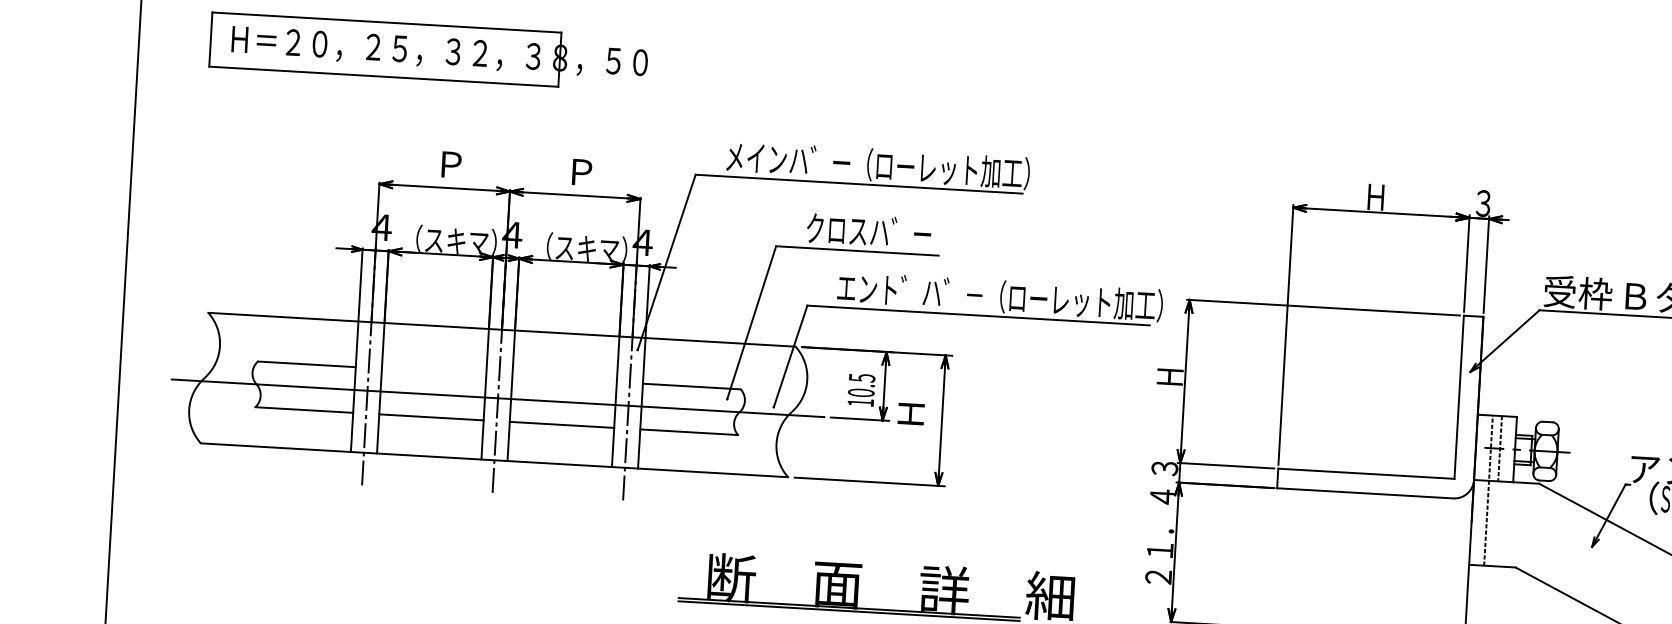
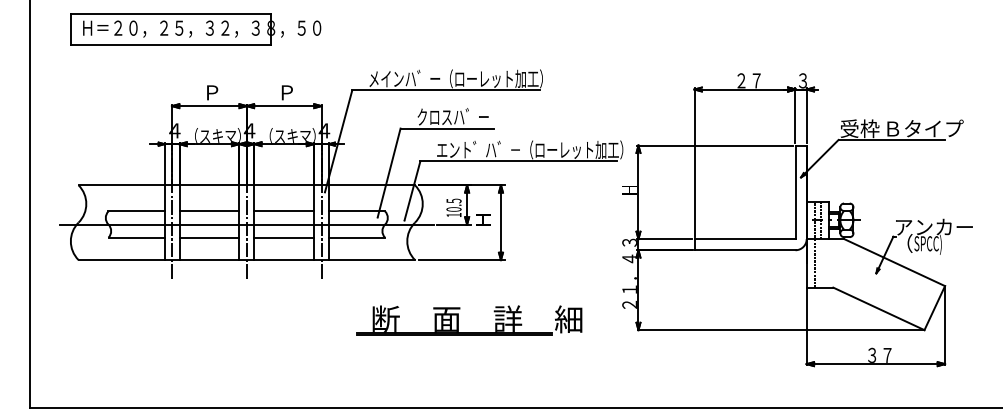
text: (1388, 197) -> (748, 80), Ｈ -> ２７
line: (434, 371) -> (209, 211), added
line: (565, 379) -> (284, 211), added

